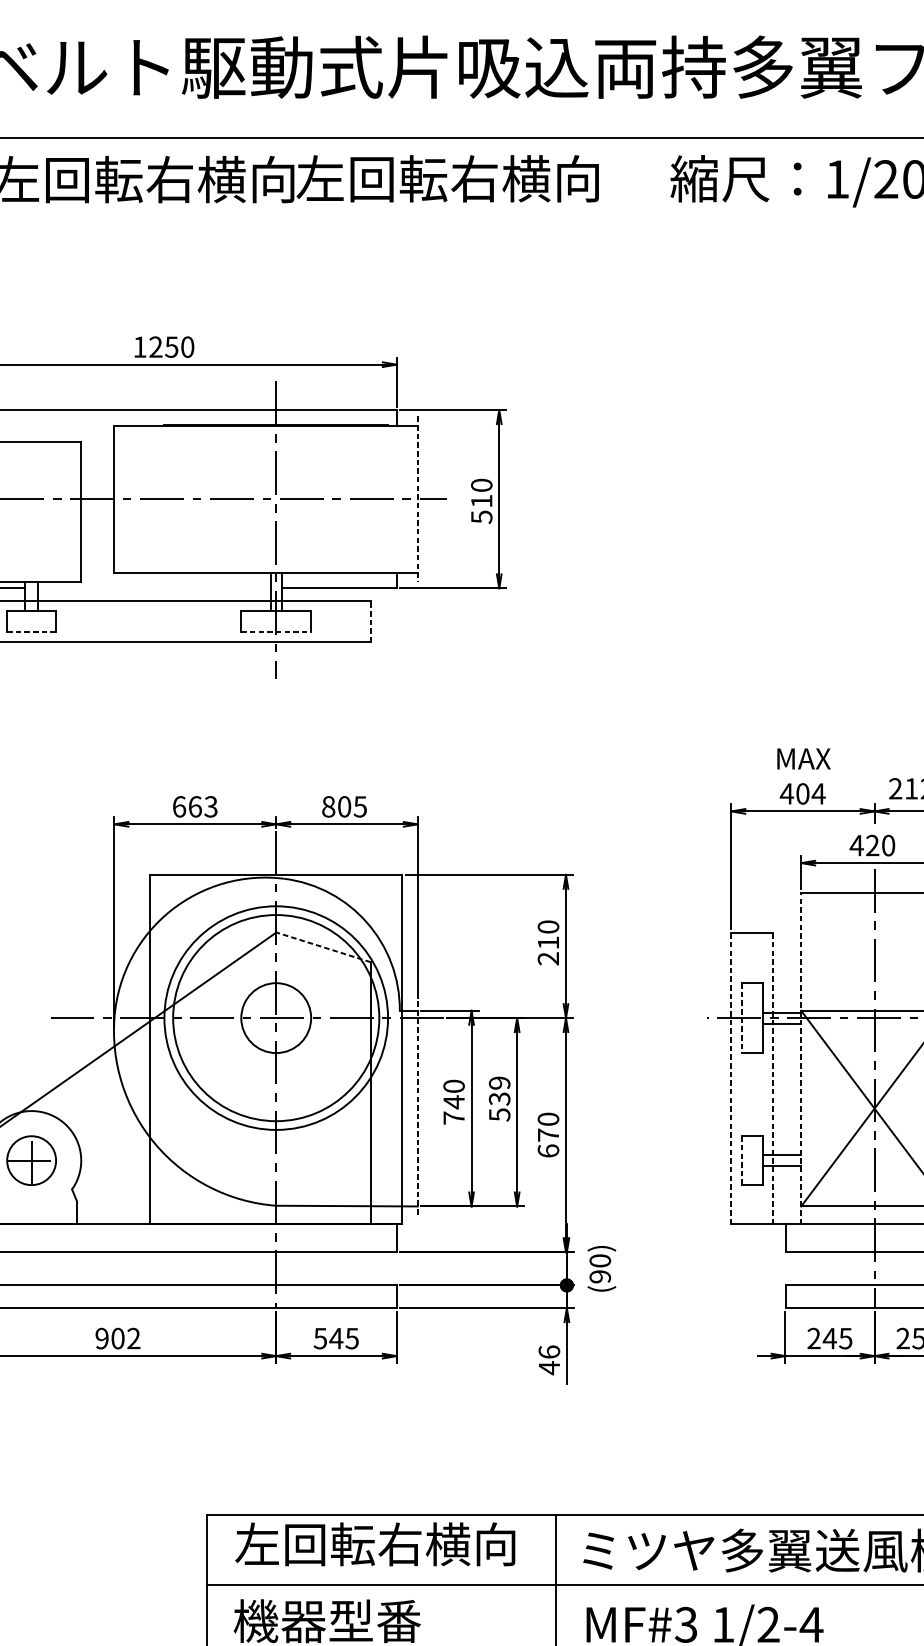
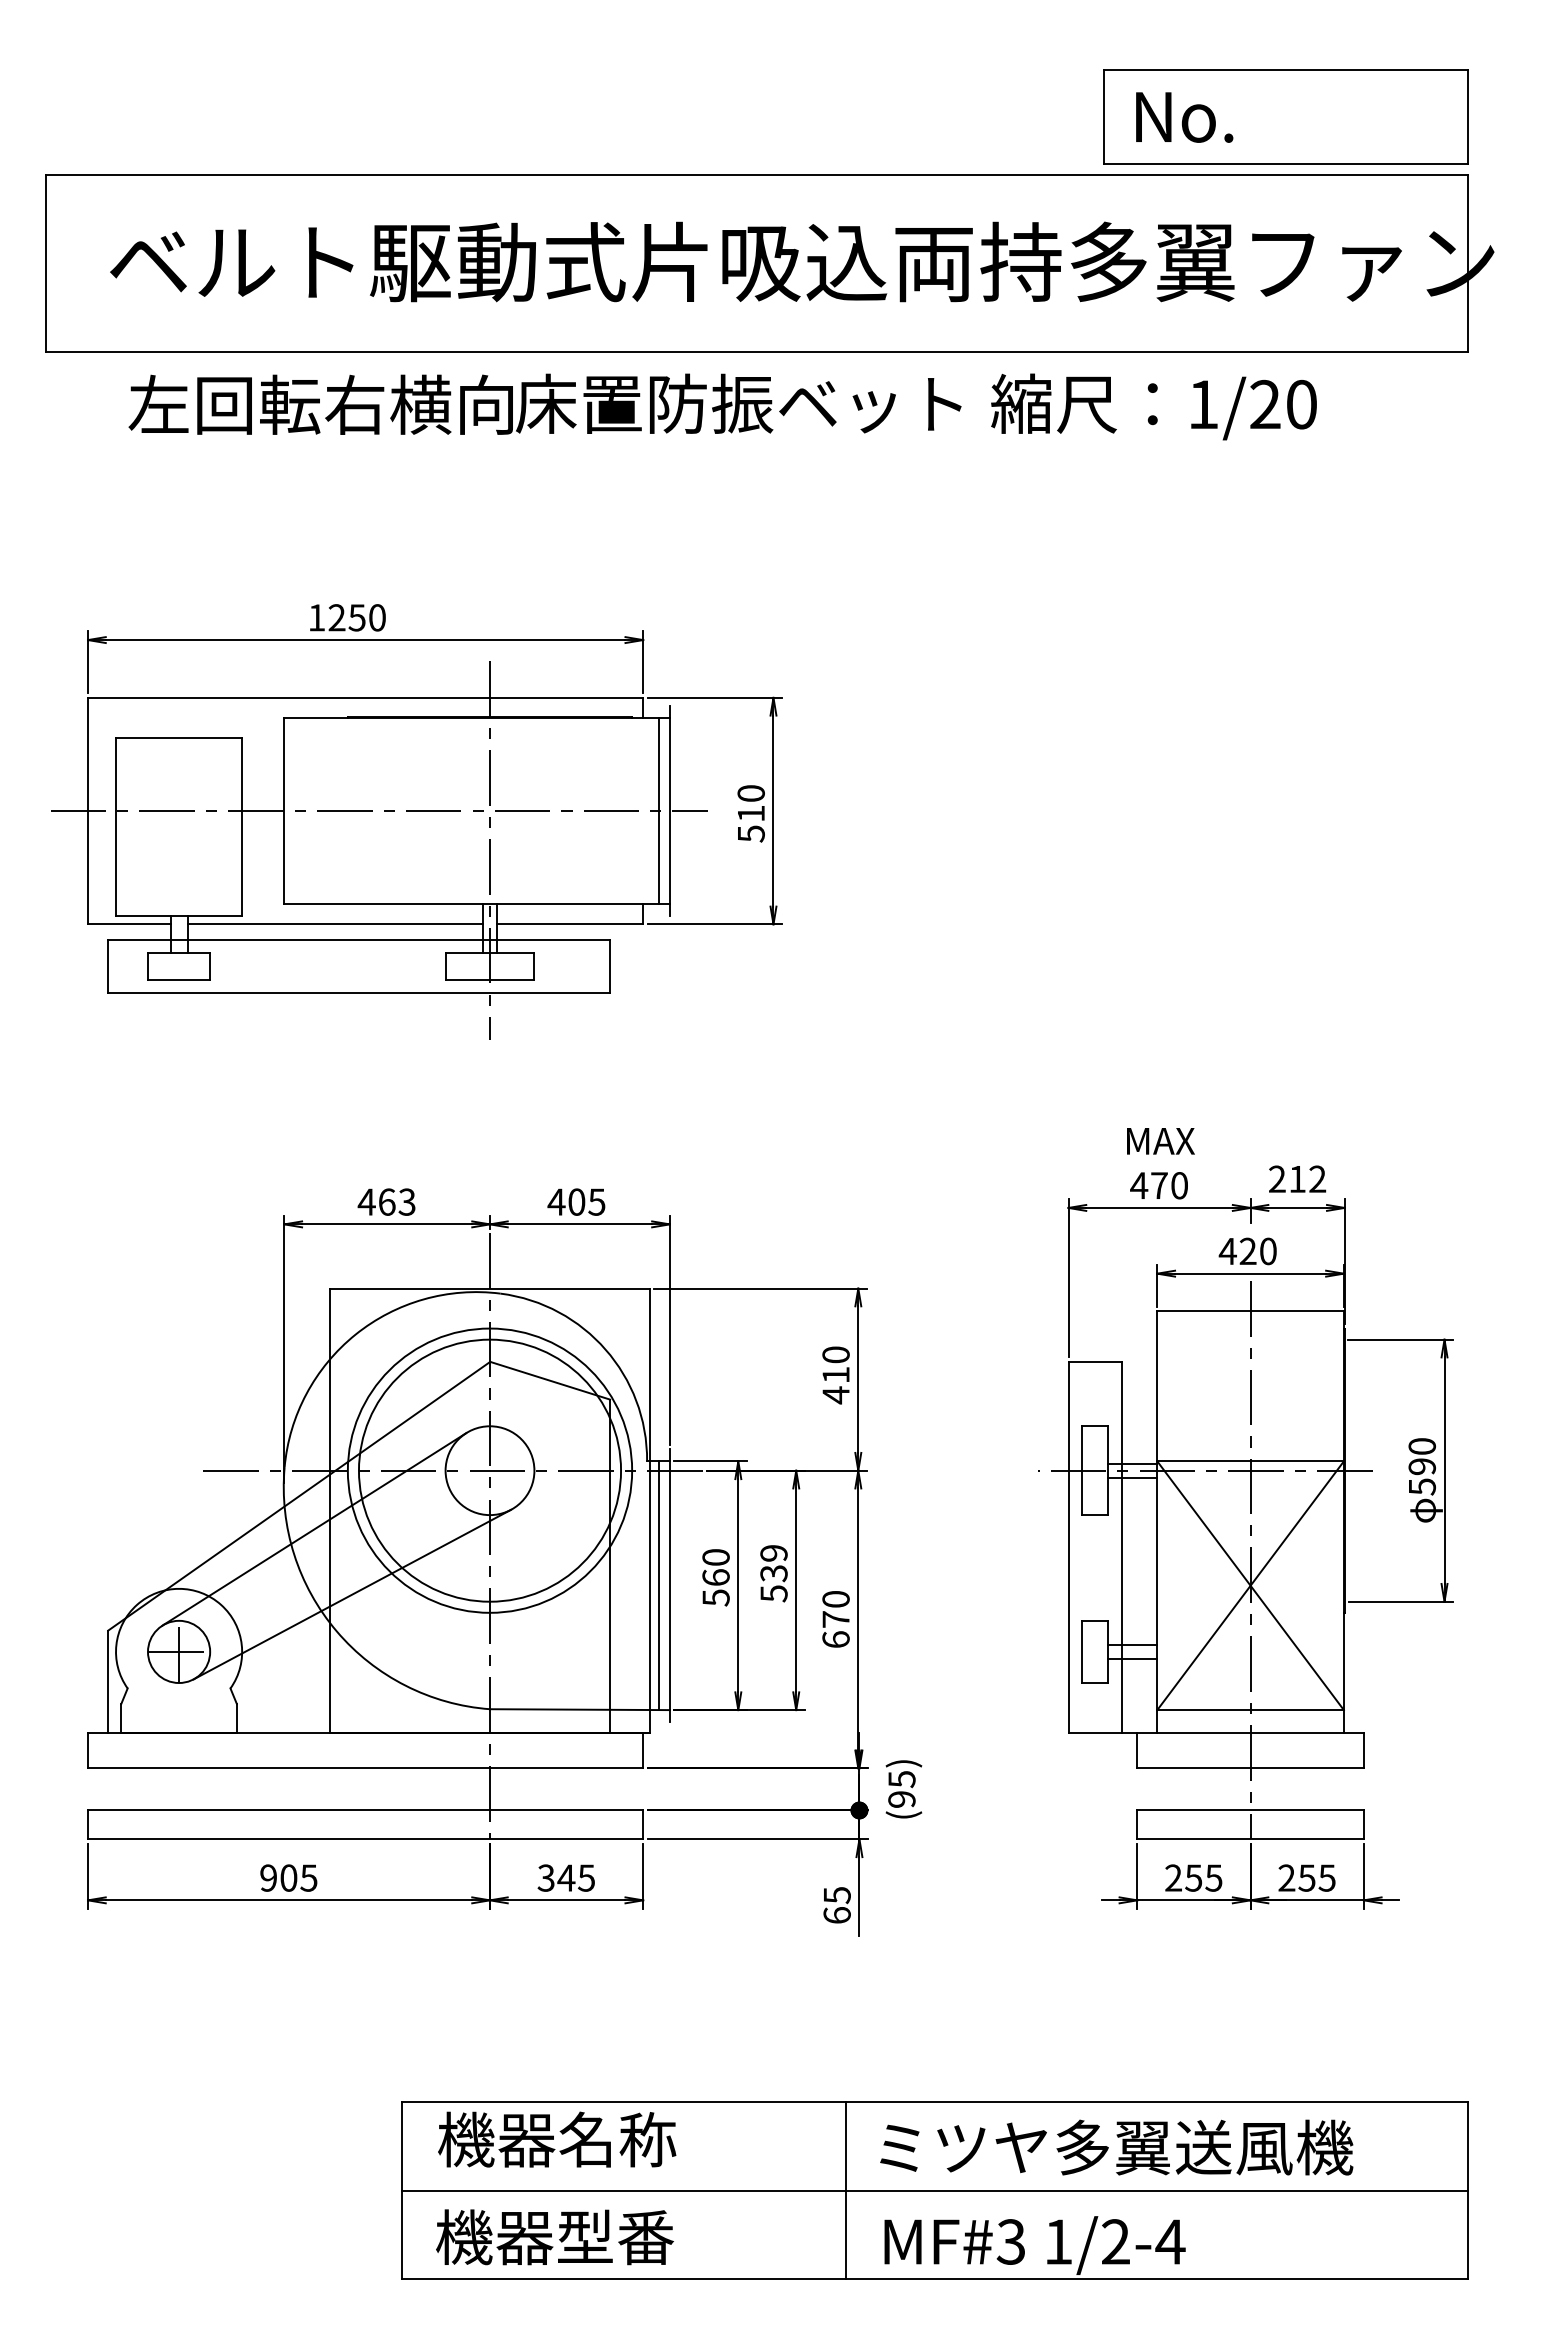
text: (471, 178) -> (738, 403), 左回転右横向 -> 床置防振ベット
line: (408, 498) -> (658, 810), added
line: (417, 499) -> (669, 811), dashed -> solid
line: (153, 588) -> (334, 924), added
line: (371, 621) -> (610, 966), dashed -> solid
line: (31, 631) -> (179, 979), dashed -> solid
line: (276, 631) -> (490, 979), dashed -> solid
text: (810, 793) -> (1169, 1185), 404 -> 470
text: (179, 806) -> (366, 1201), 663 -> 463
text: (328, 806) -> (556, 1201), 805 -> 405
line: (323, 947) -> (550, 1380), dashed -> solid
text: (548, 958) -> (835, 1395), 210 -> 410
line: (741, 1018) -> (1081, 1471), dashed -> solid
line: (801, 1058) -> (1157, 1522), dashed -> solid
line: (138, 1064) -> (314, 1529), added
line: (731, 1077) -> (1068, 1546), dashed -> solid
line: (773, 1077) -> (1121, 1546), dashed -> solid
line: (408, 1108) -> (658, 1585), added
line: (417, 1109) -> (669, 1586), dashed -> solid
text: (453, 1110) -> (715, 1587), 740 -> 560
line: (167, 1115) -> (351, 1594), added
line: (741, 1161) -> (1081, 1652), dashed -> solid
text: (599, 1261) -> (901, 1779), (90) -> (95)
text: (133, 1338) -> (308, 1877), 902 -> 905
text: (319, 1338) -> (545, 1877), 545 -> 345
text: (829, 1338) -> (1193, 1877), 245 -> 255
text: (548, 1360) -> (836, 1905), 46 -> 65
text: (374, 1544) -> (615, 2139), 左回転右横向 -> 機器名称

